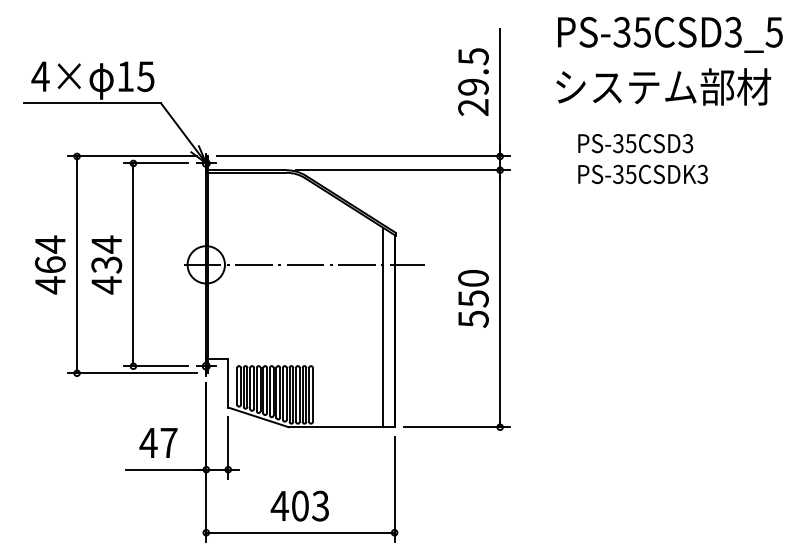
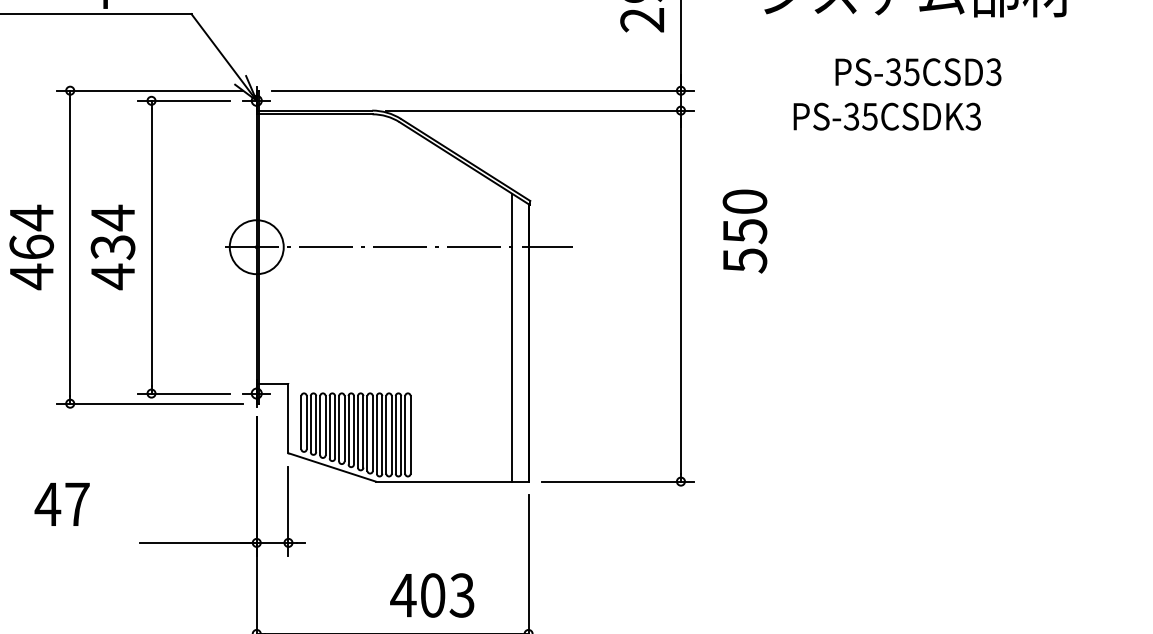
text: (635, 143) -> (918, 72), moved
text: (473, 298) -> (744, 230), moved
text: (158, 442) -> (62, 503), moved
text: (299, 505) -> (431, 594), moved

